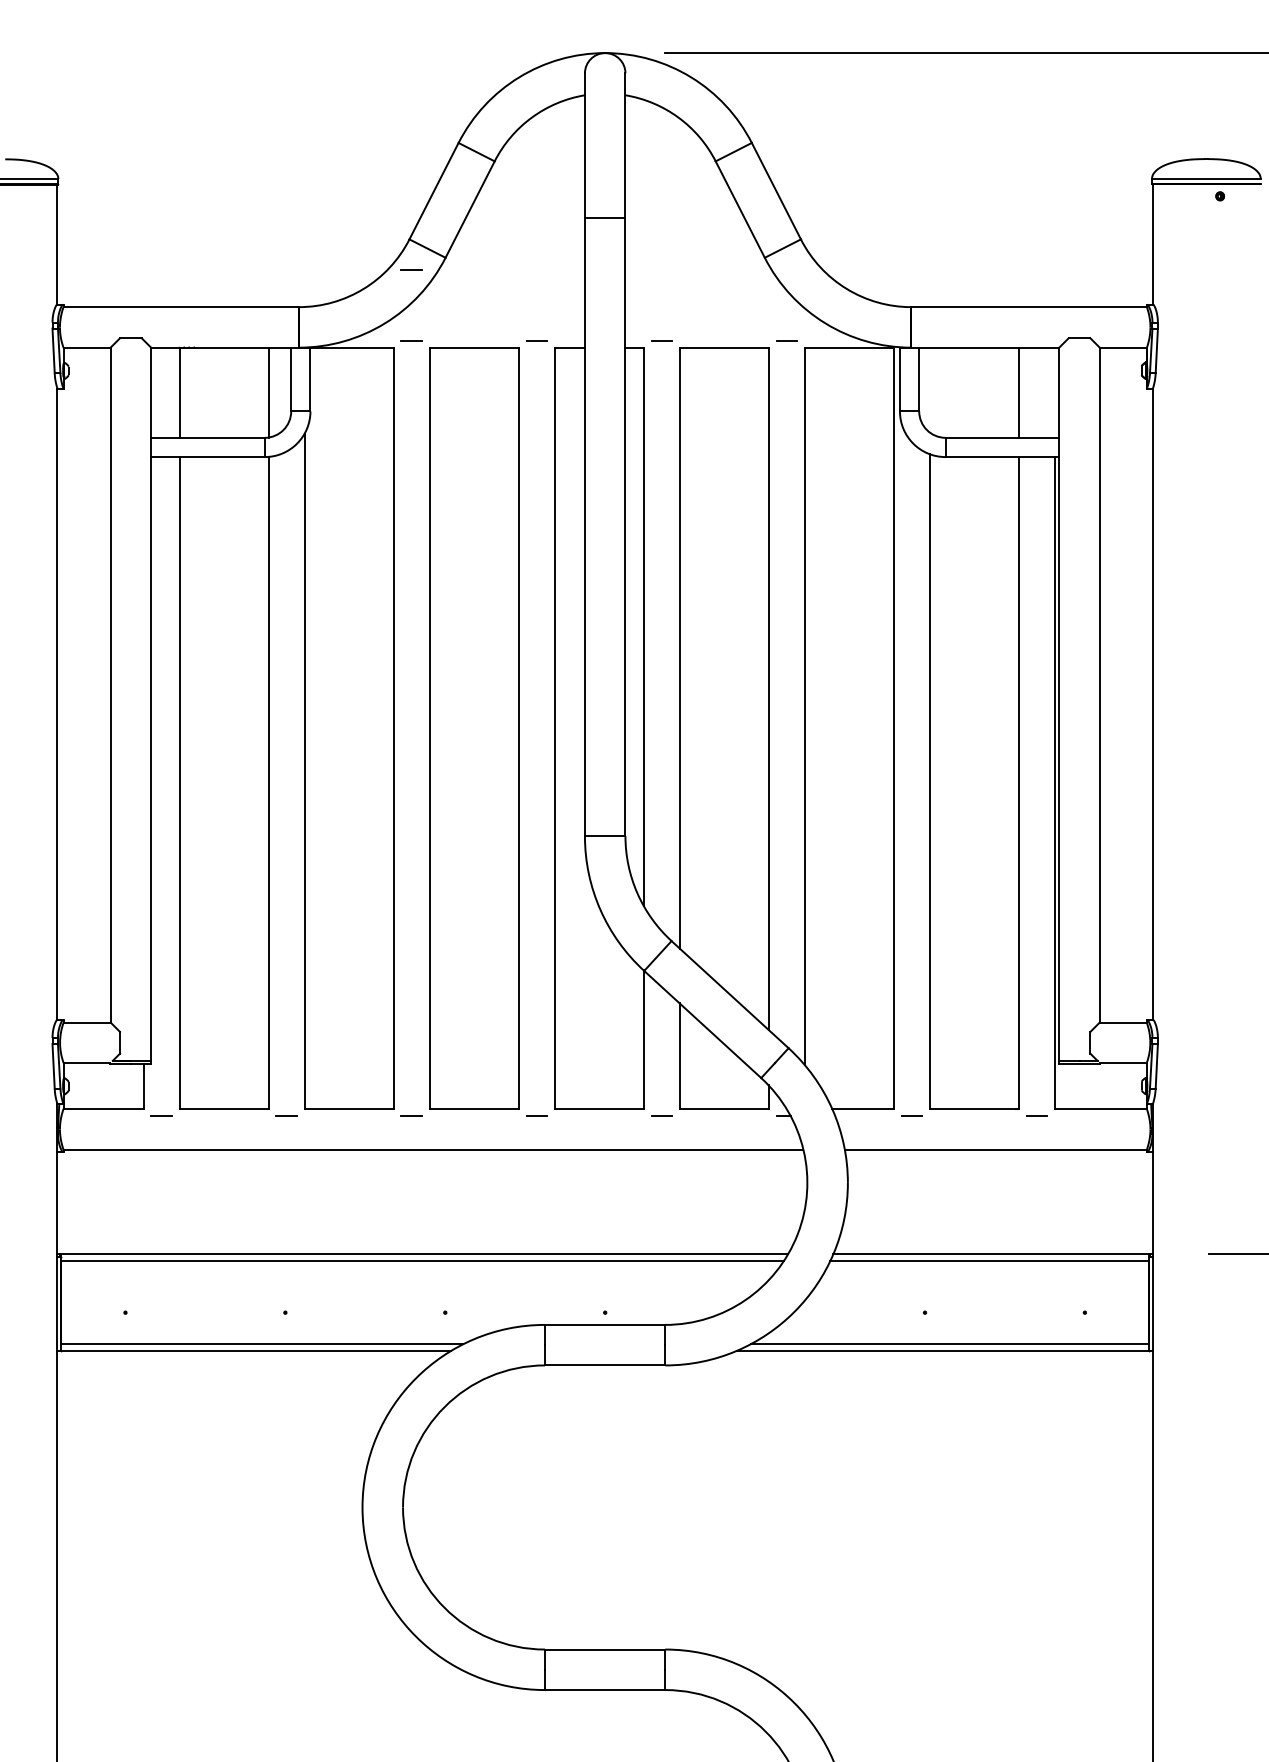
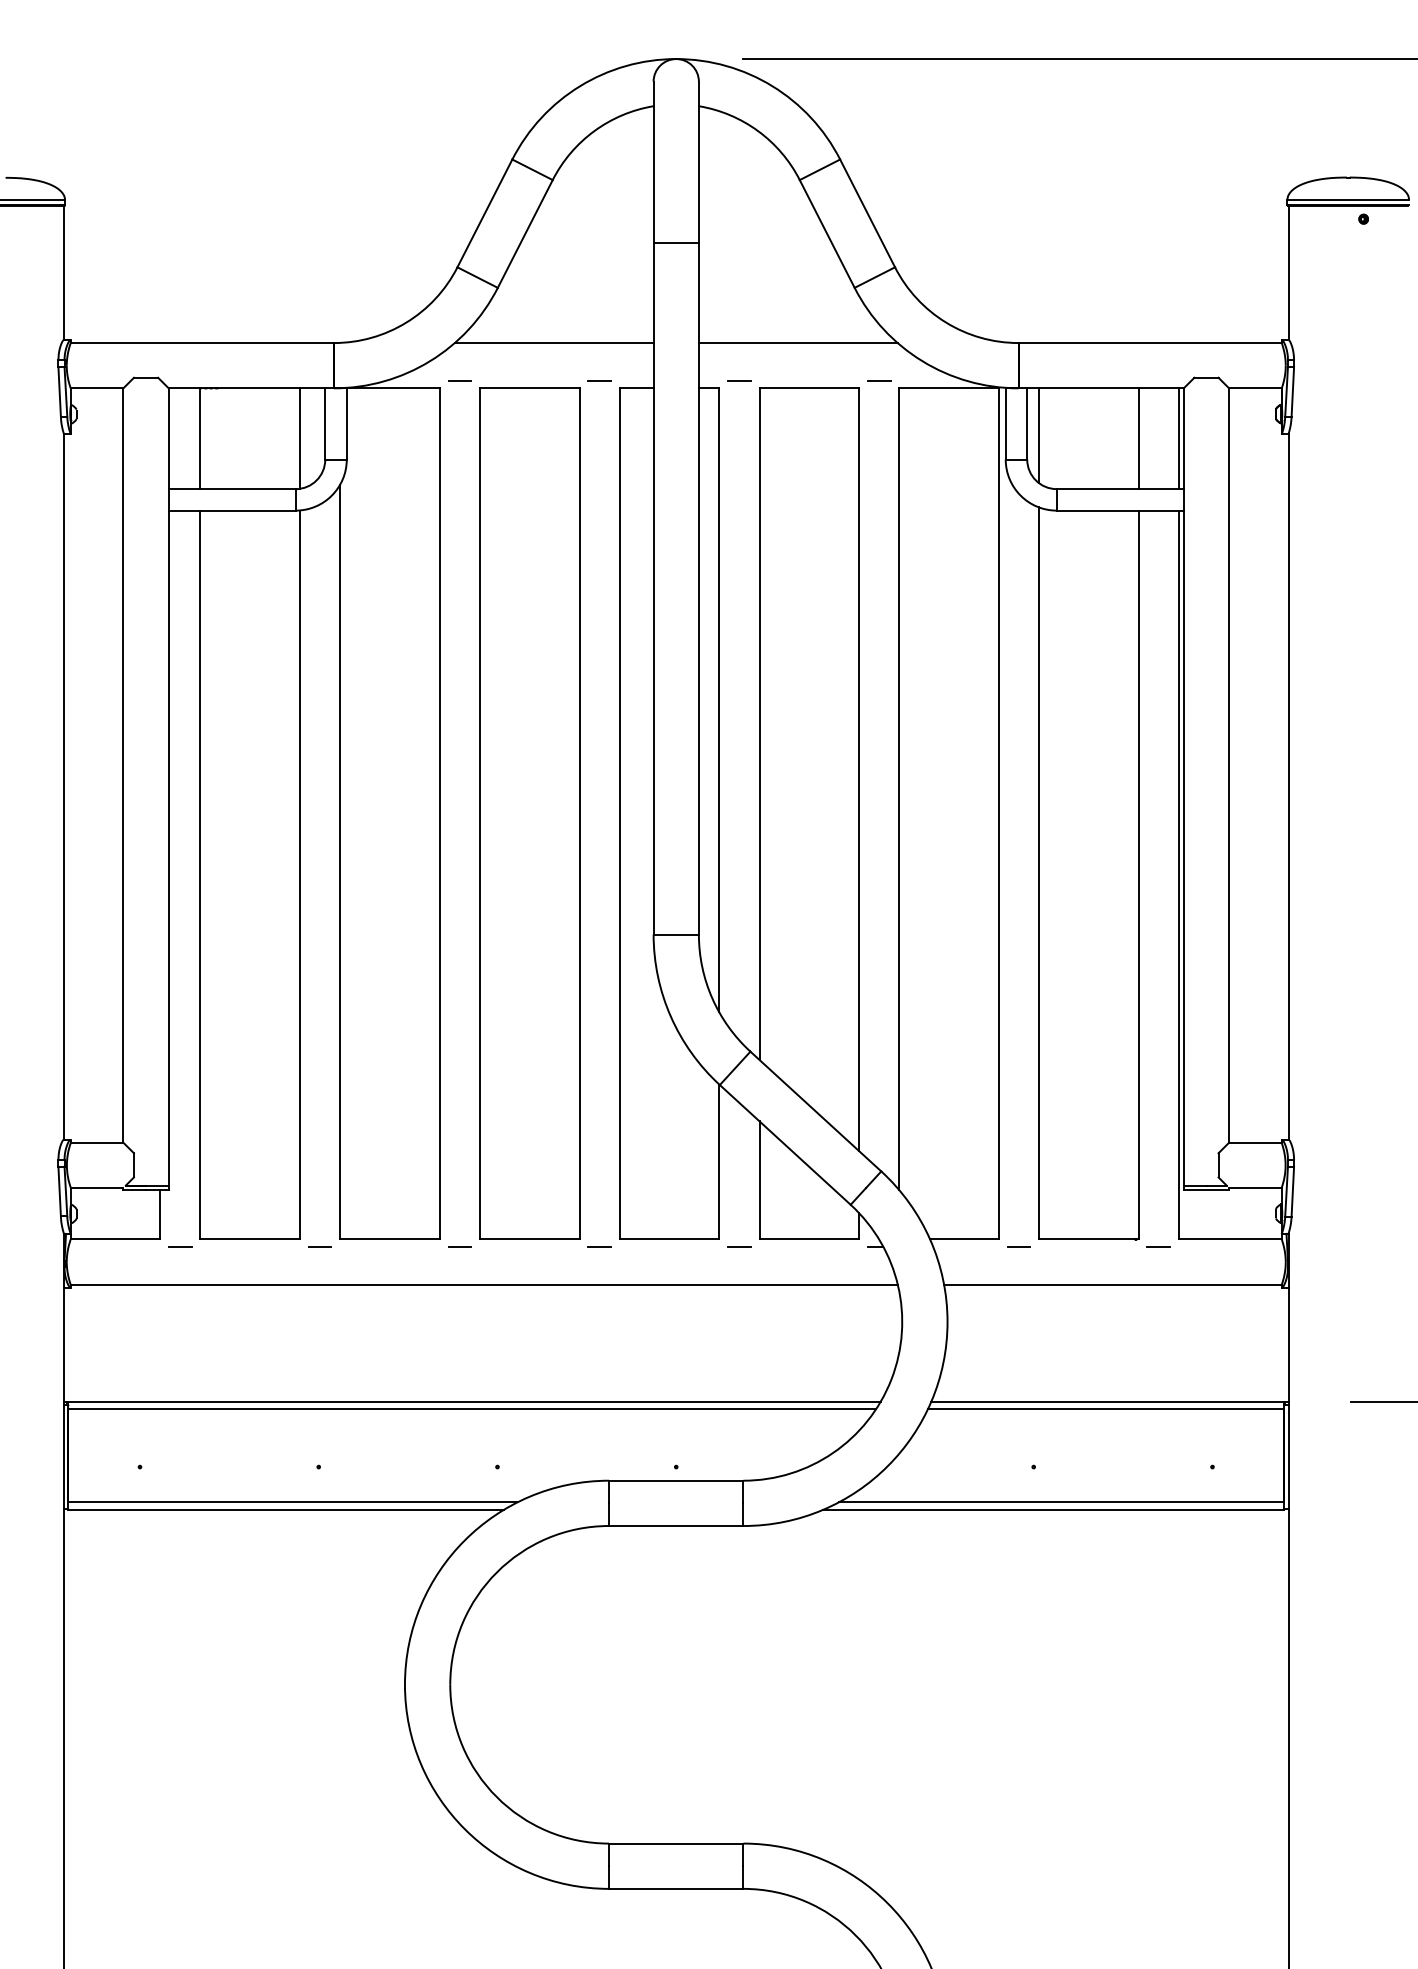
line: (411, 269) -> (459, 301), removed
line: (495, 307) -> (553, 343), added
line: (713, 307) -> (797, 343), added
line: (930, 389) -> (1039, 435), added
line: (1054, 392) -> (1178, 438), added

